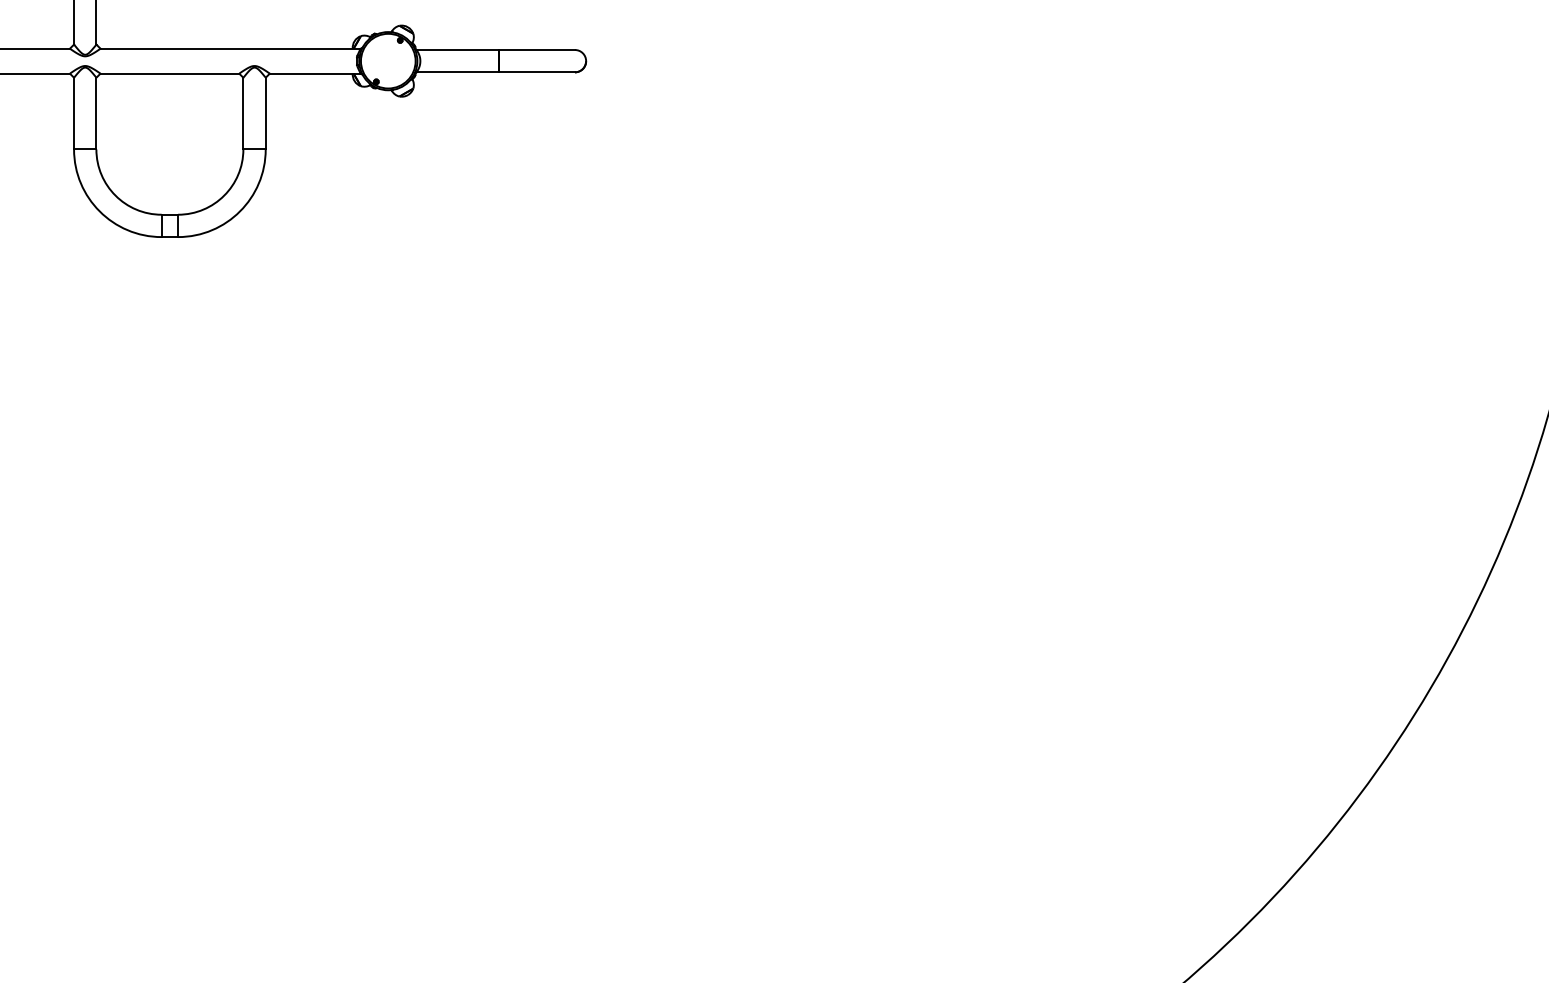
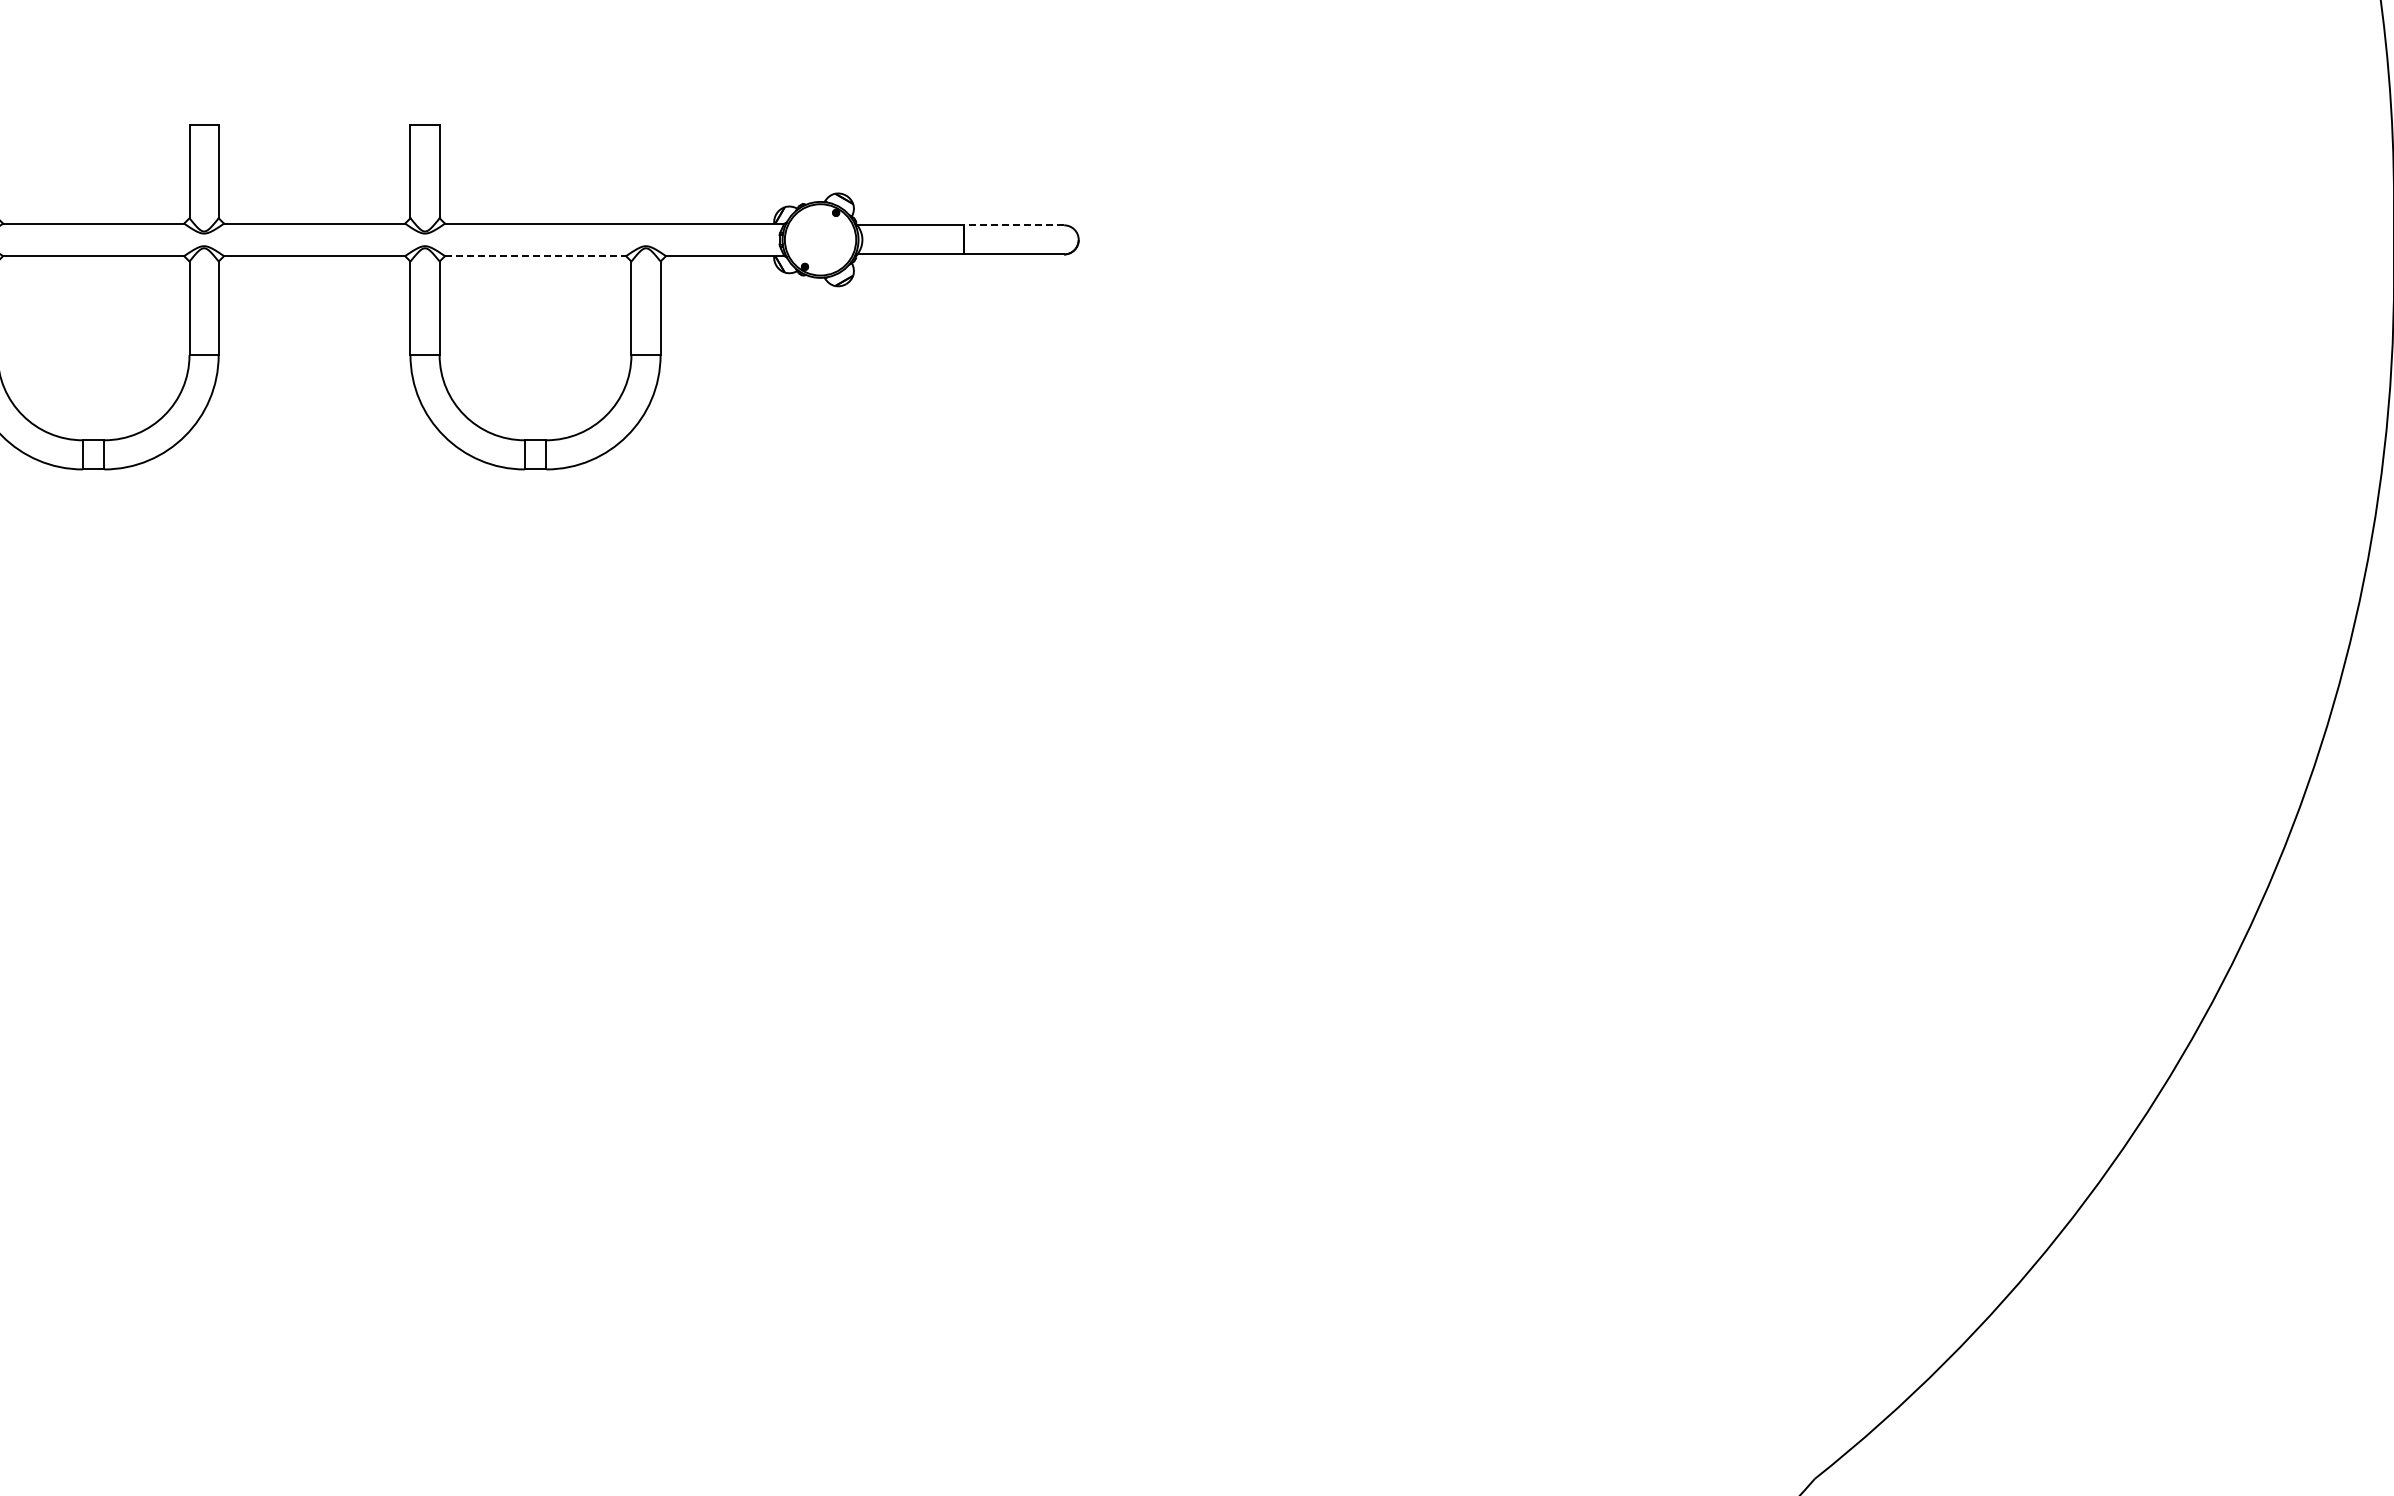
line: (536, 50) -> (1014, 225), solid -> dashed
line: (169, 73) -> (535, 256), solid -> dashed

